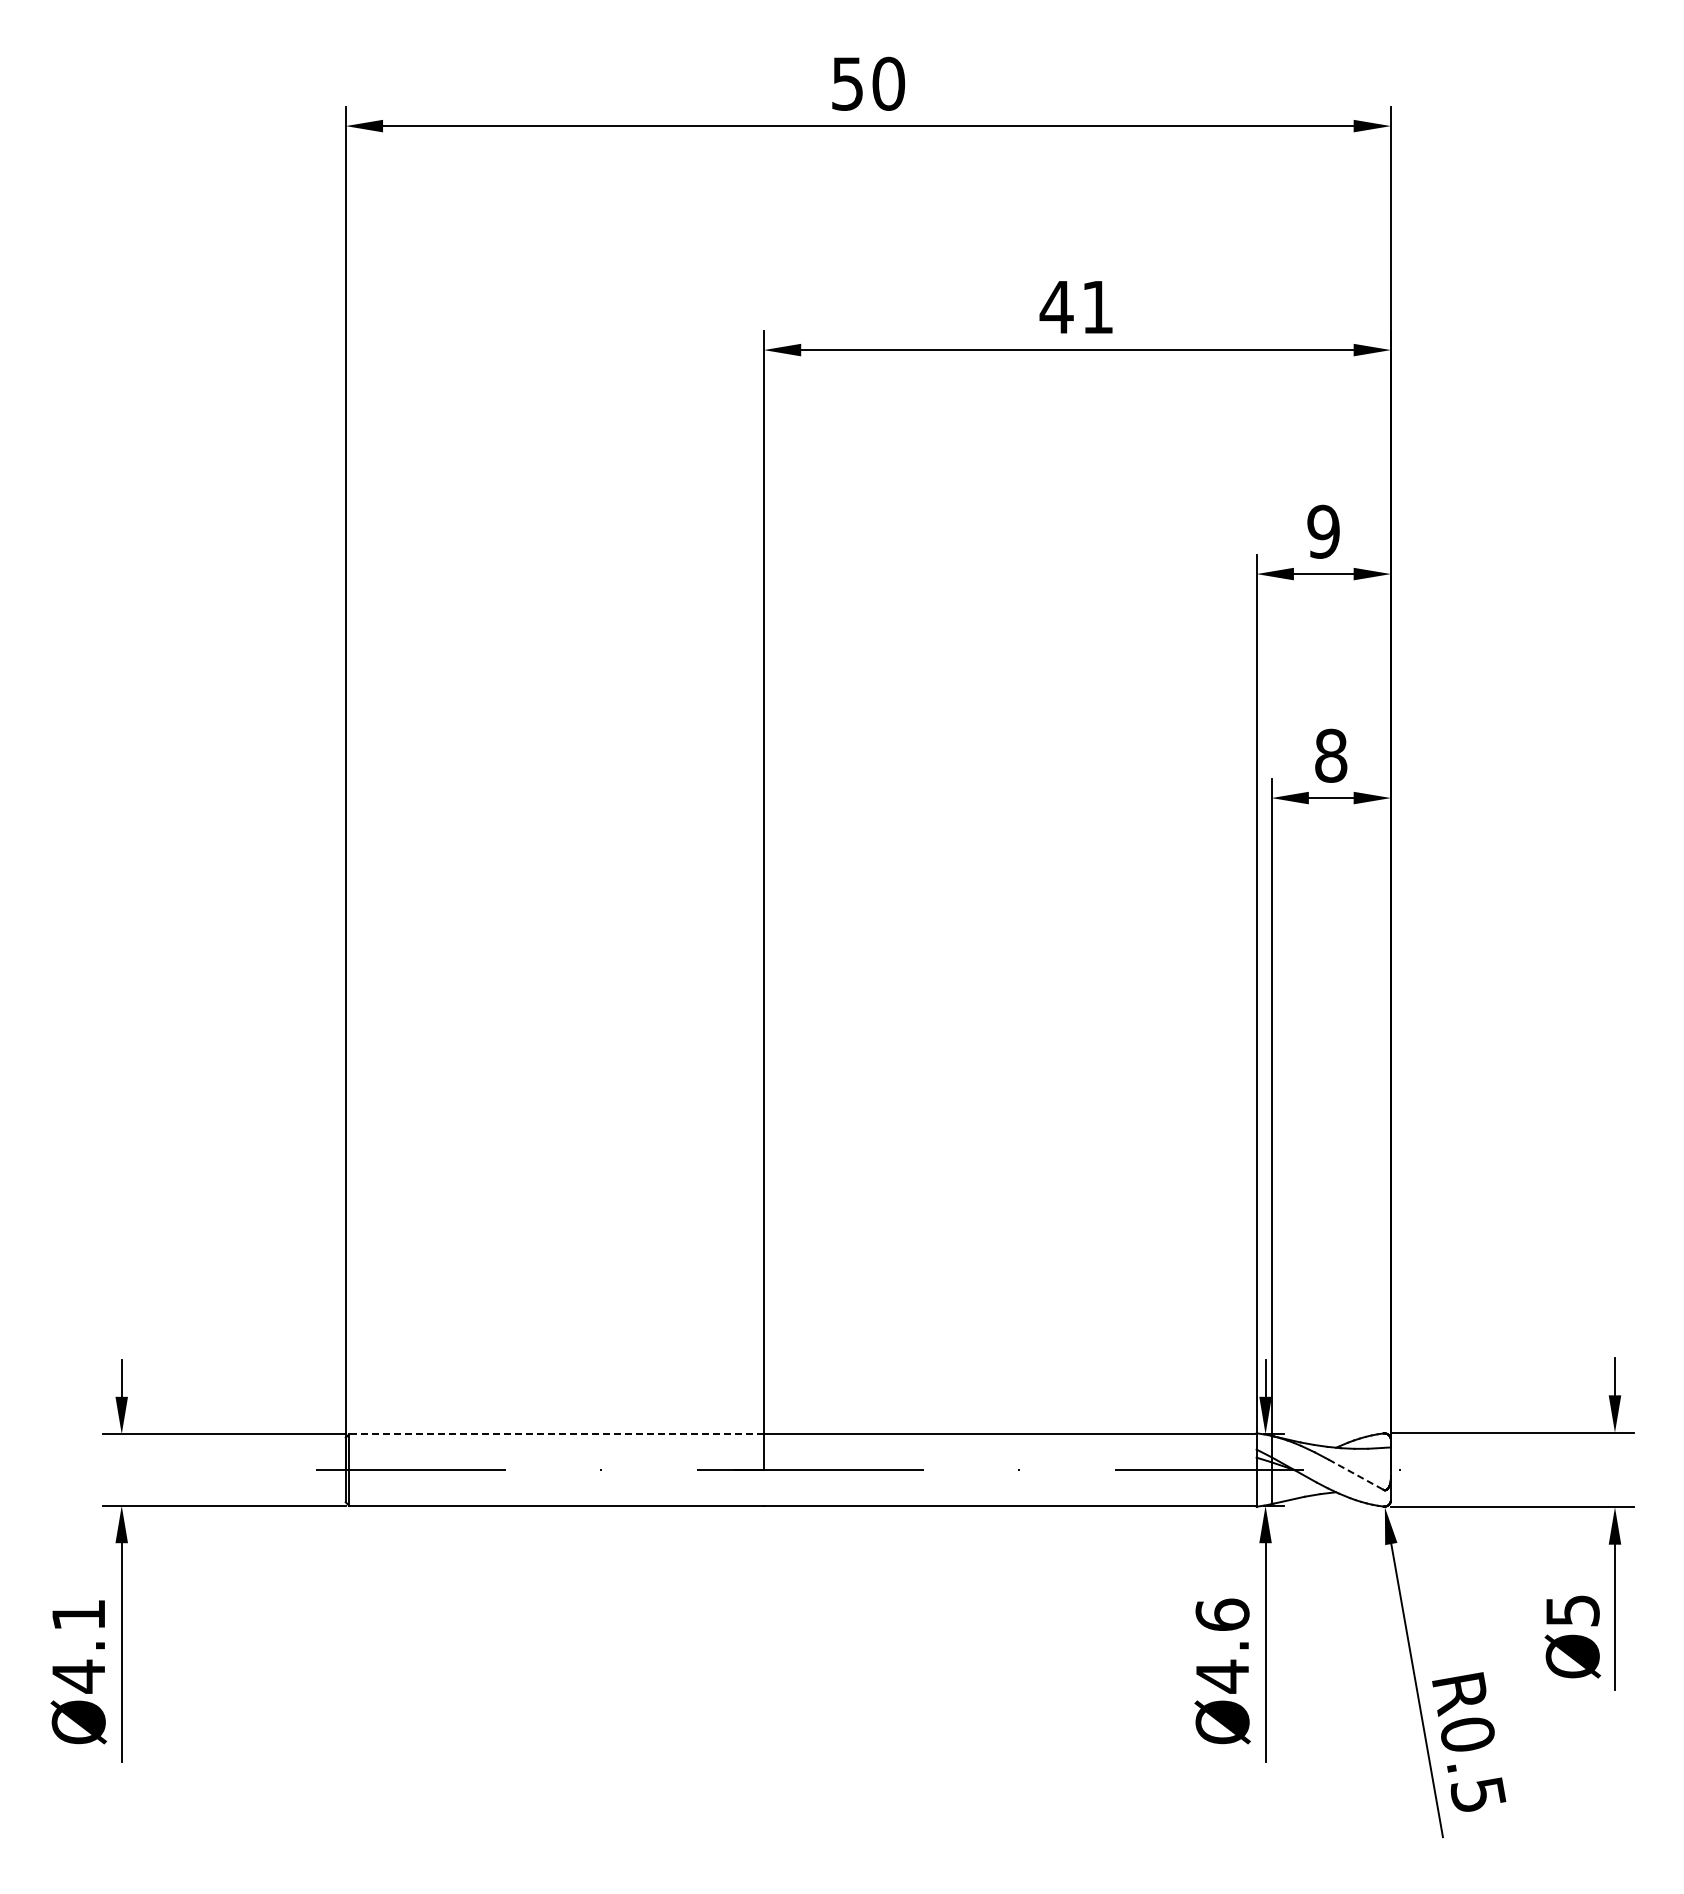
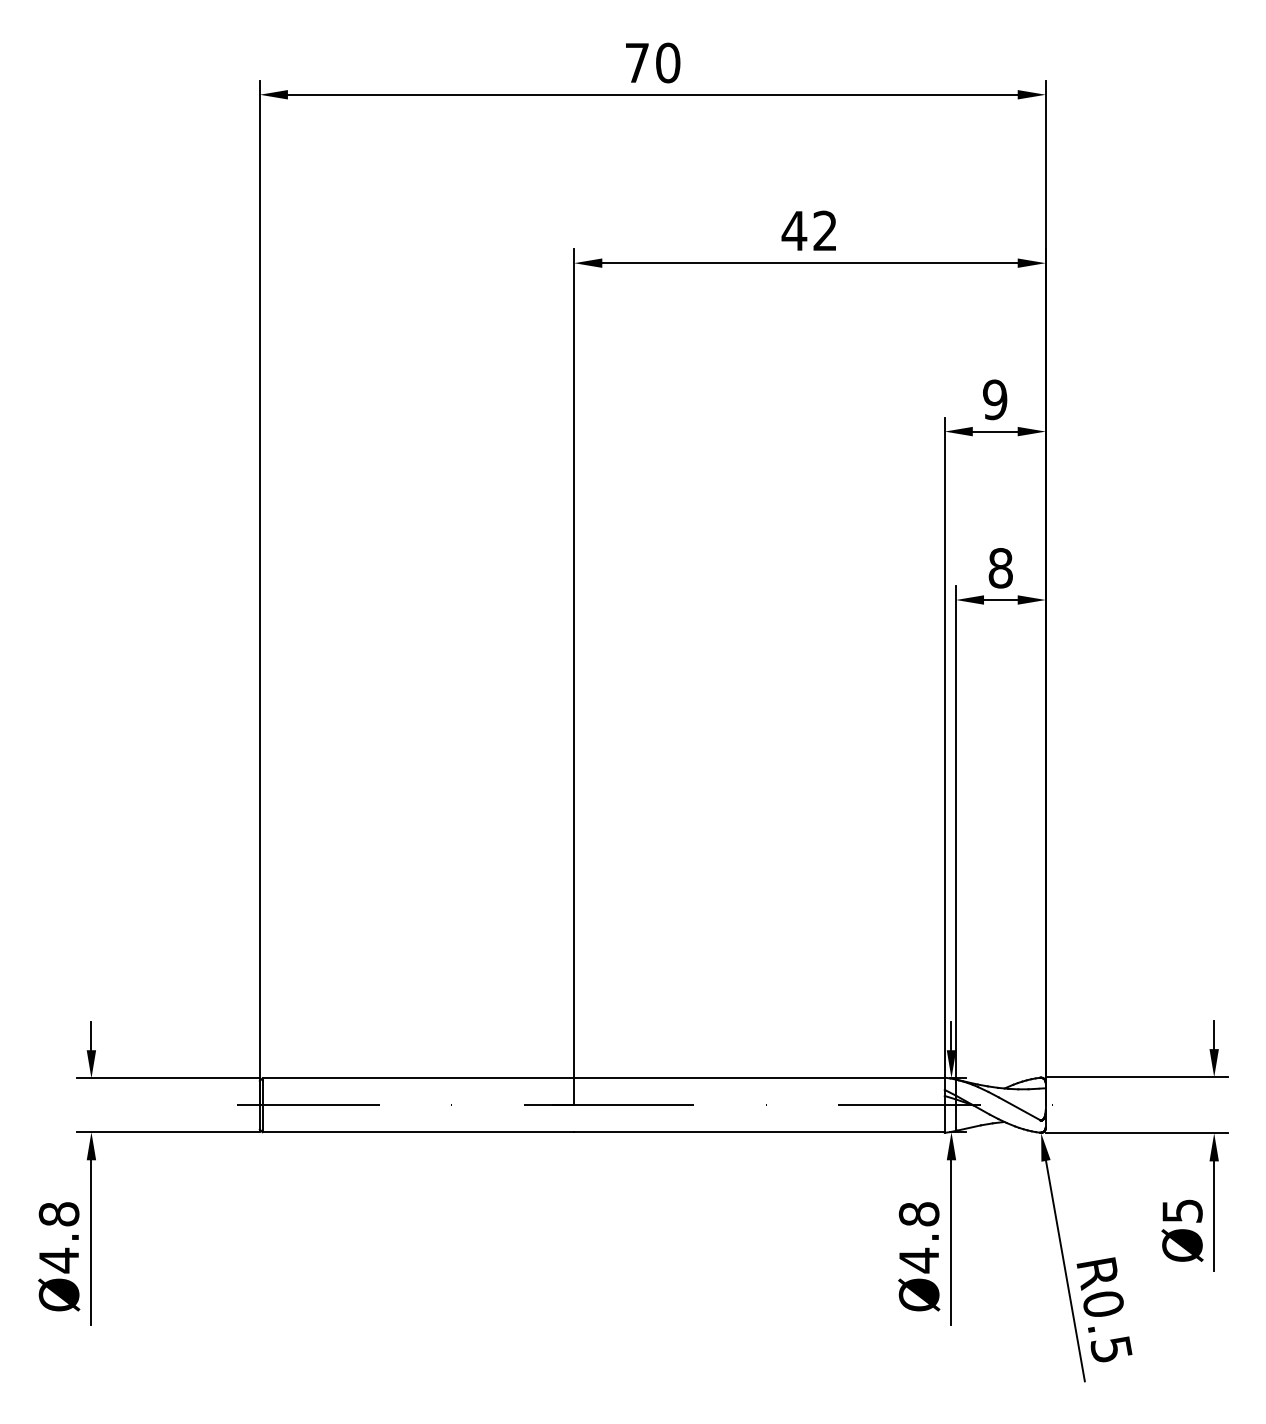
text: (847, 83) -> (637, 62), 50 -> 70
text: (1097, 306) -> (825, 230), 41 -> 42
line: (556, 1434) -> (418, 1078), dashed -> solid
line: (1356, 1474) -> (1019, 1108), dashed -> solid
text: (1222, 1614) -> (919, 1213), Ø4.6 -> Ø4.8
text: (78, 1615) -> (58, 1214), Ø4.1 -> Ø4.8

